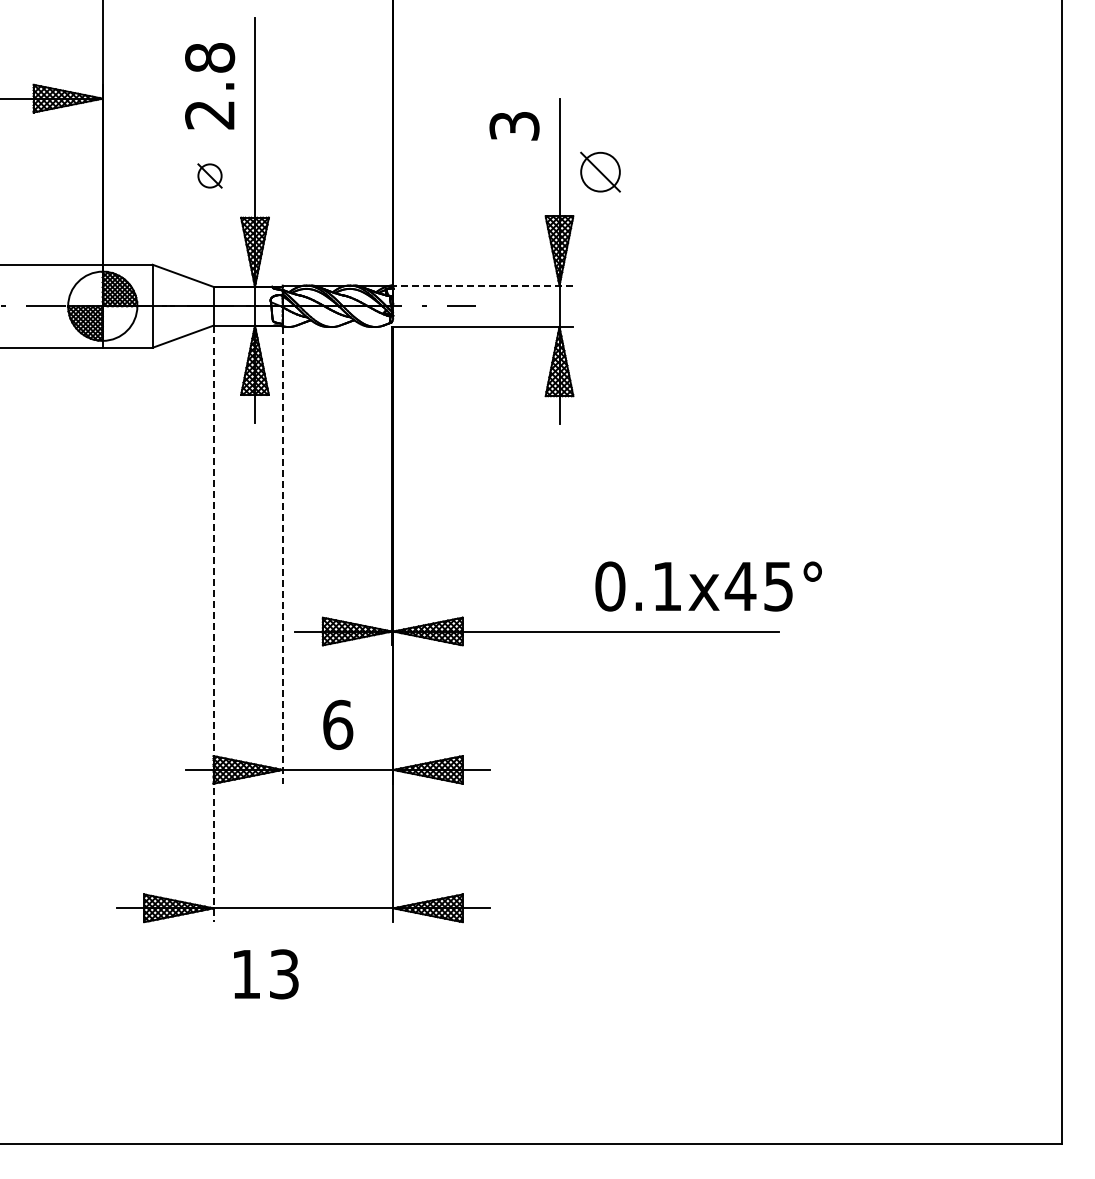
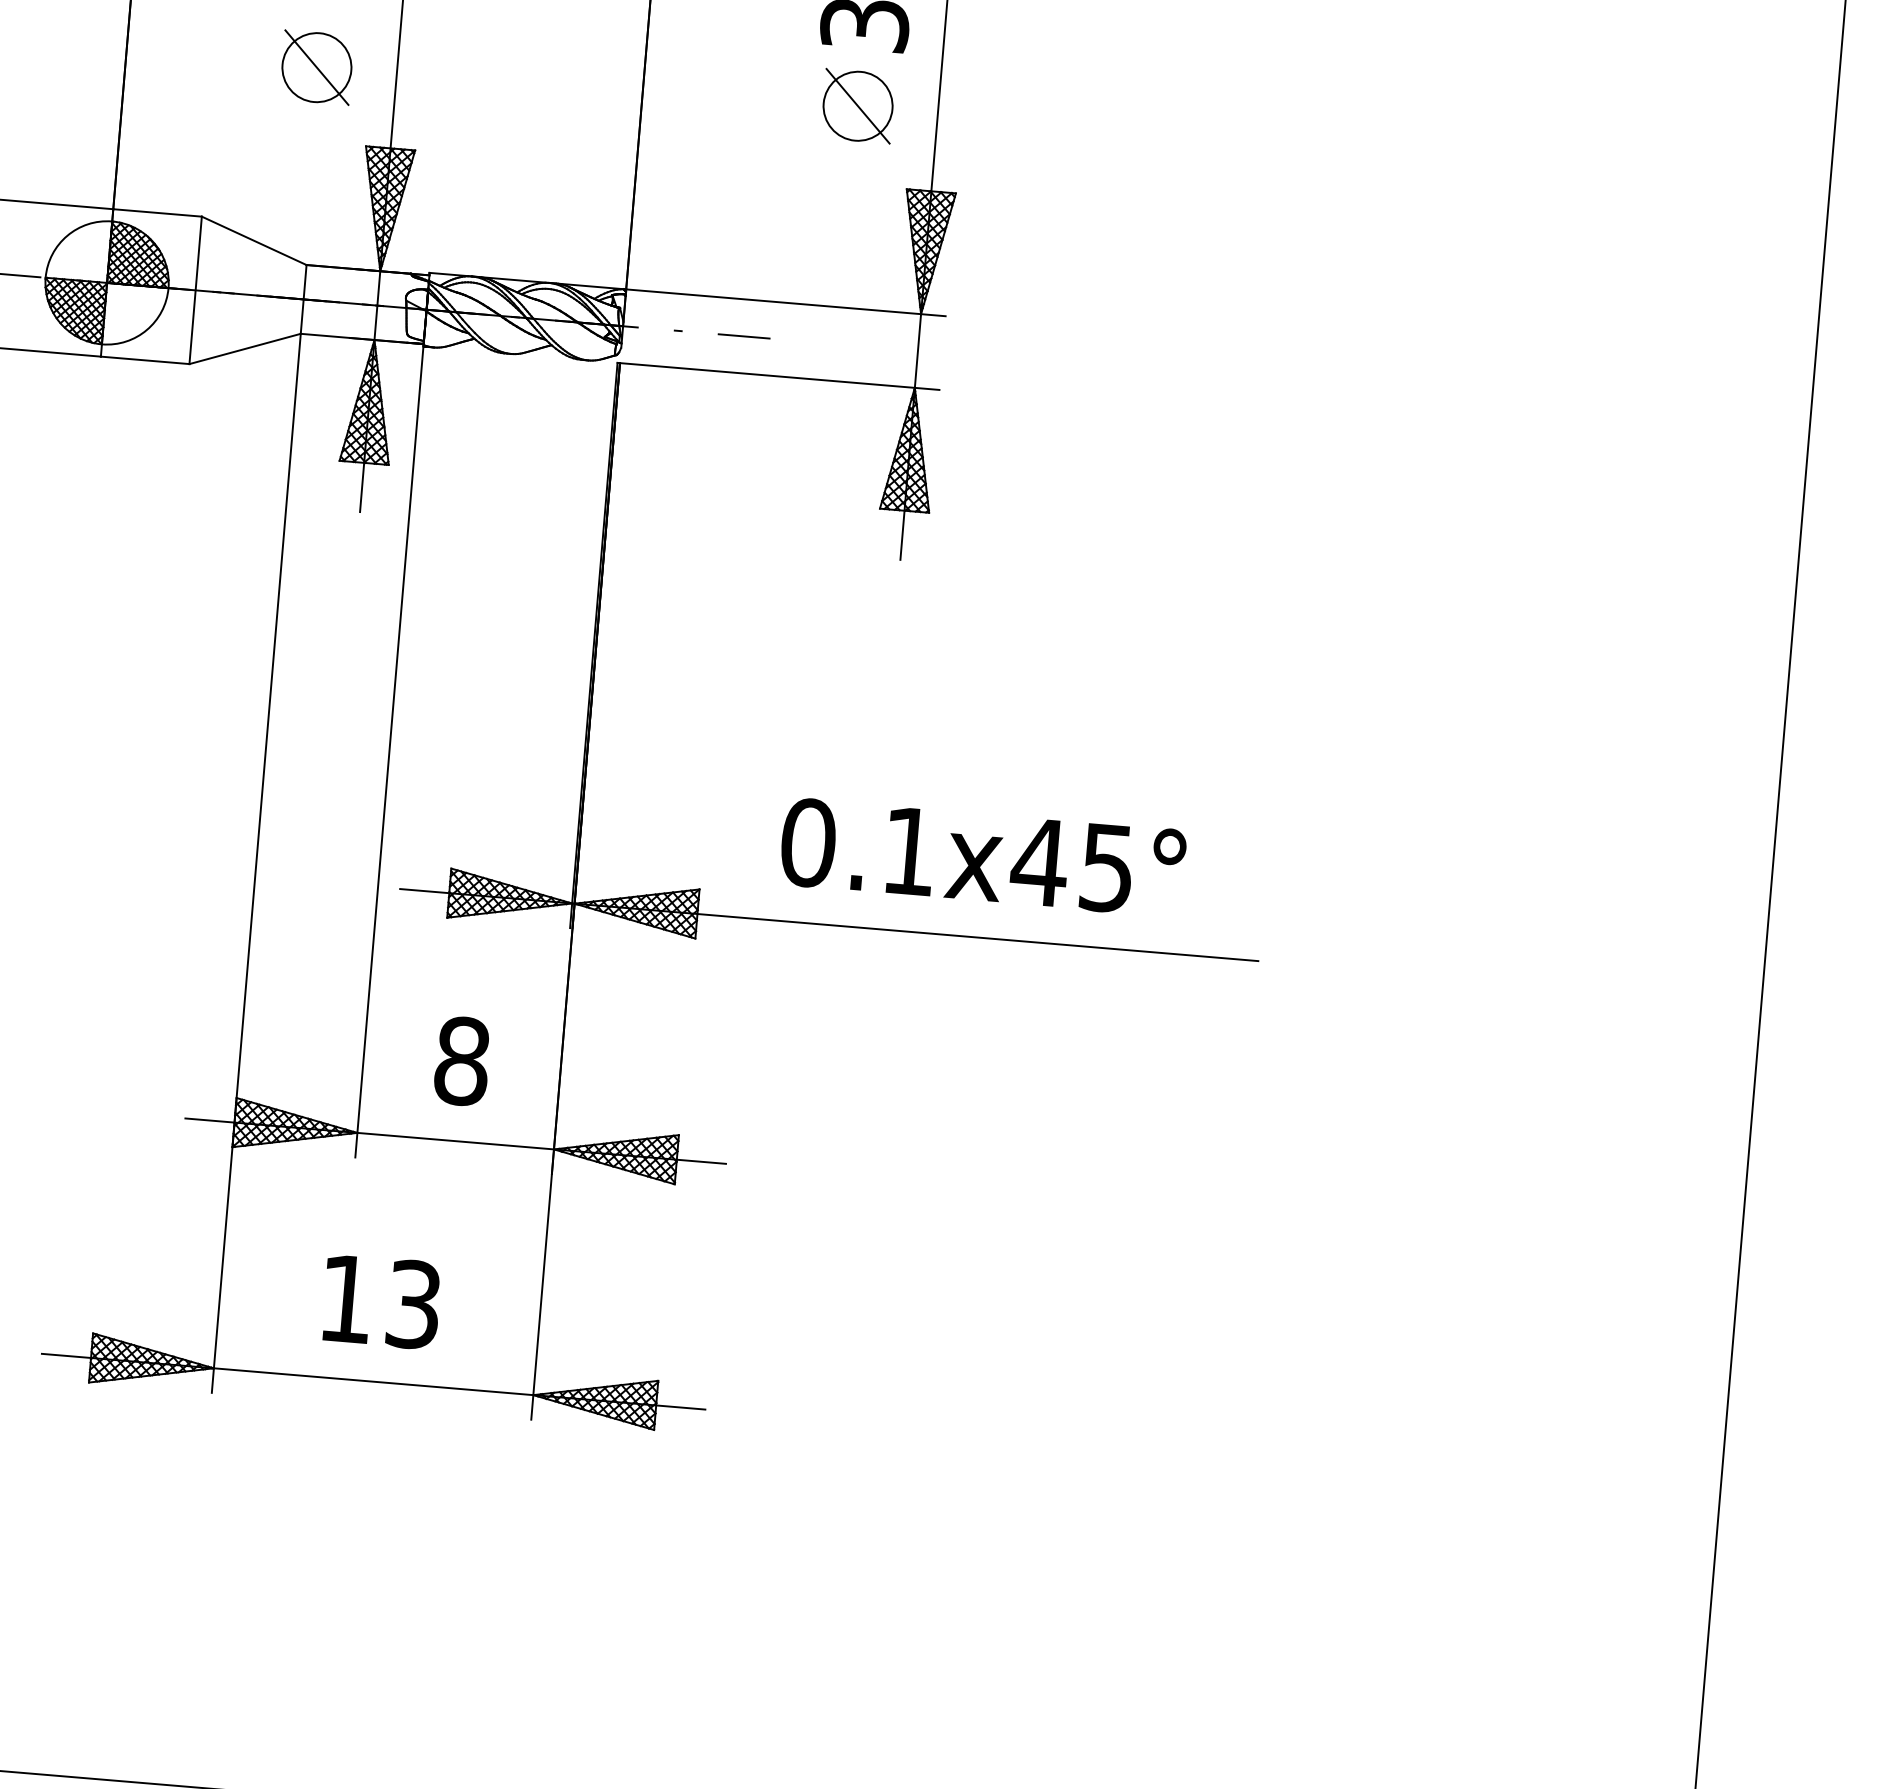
part: (600, 171) -> (858, 105), moved
part: (209, 175) -> (316, 66), size x1.67
line: (482, 285) -> (784, 302), dashed -> solid
line: (282, 555) -> (389, 752), dashed -> solid
text: (708, 586) -> (982, 857), moved
line: (213, 624) -> (256, 864), dashed -> solid
text: (338, 724) -> (463, 1060), 6 -> 8
text: (266, 974) -> (382, 1302), moved

